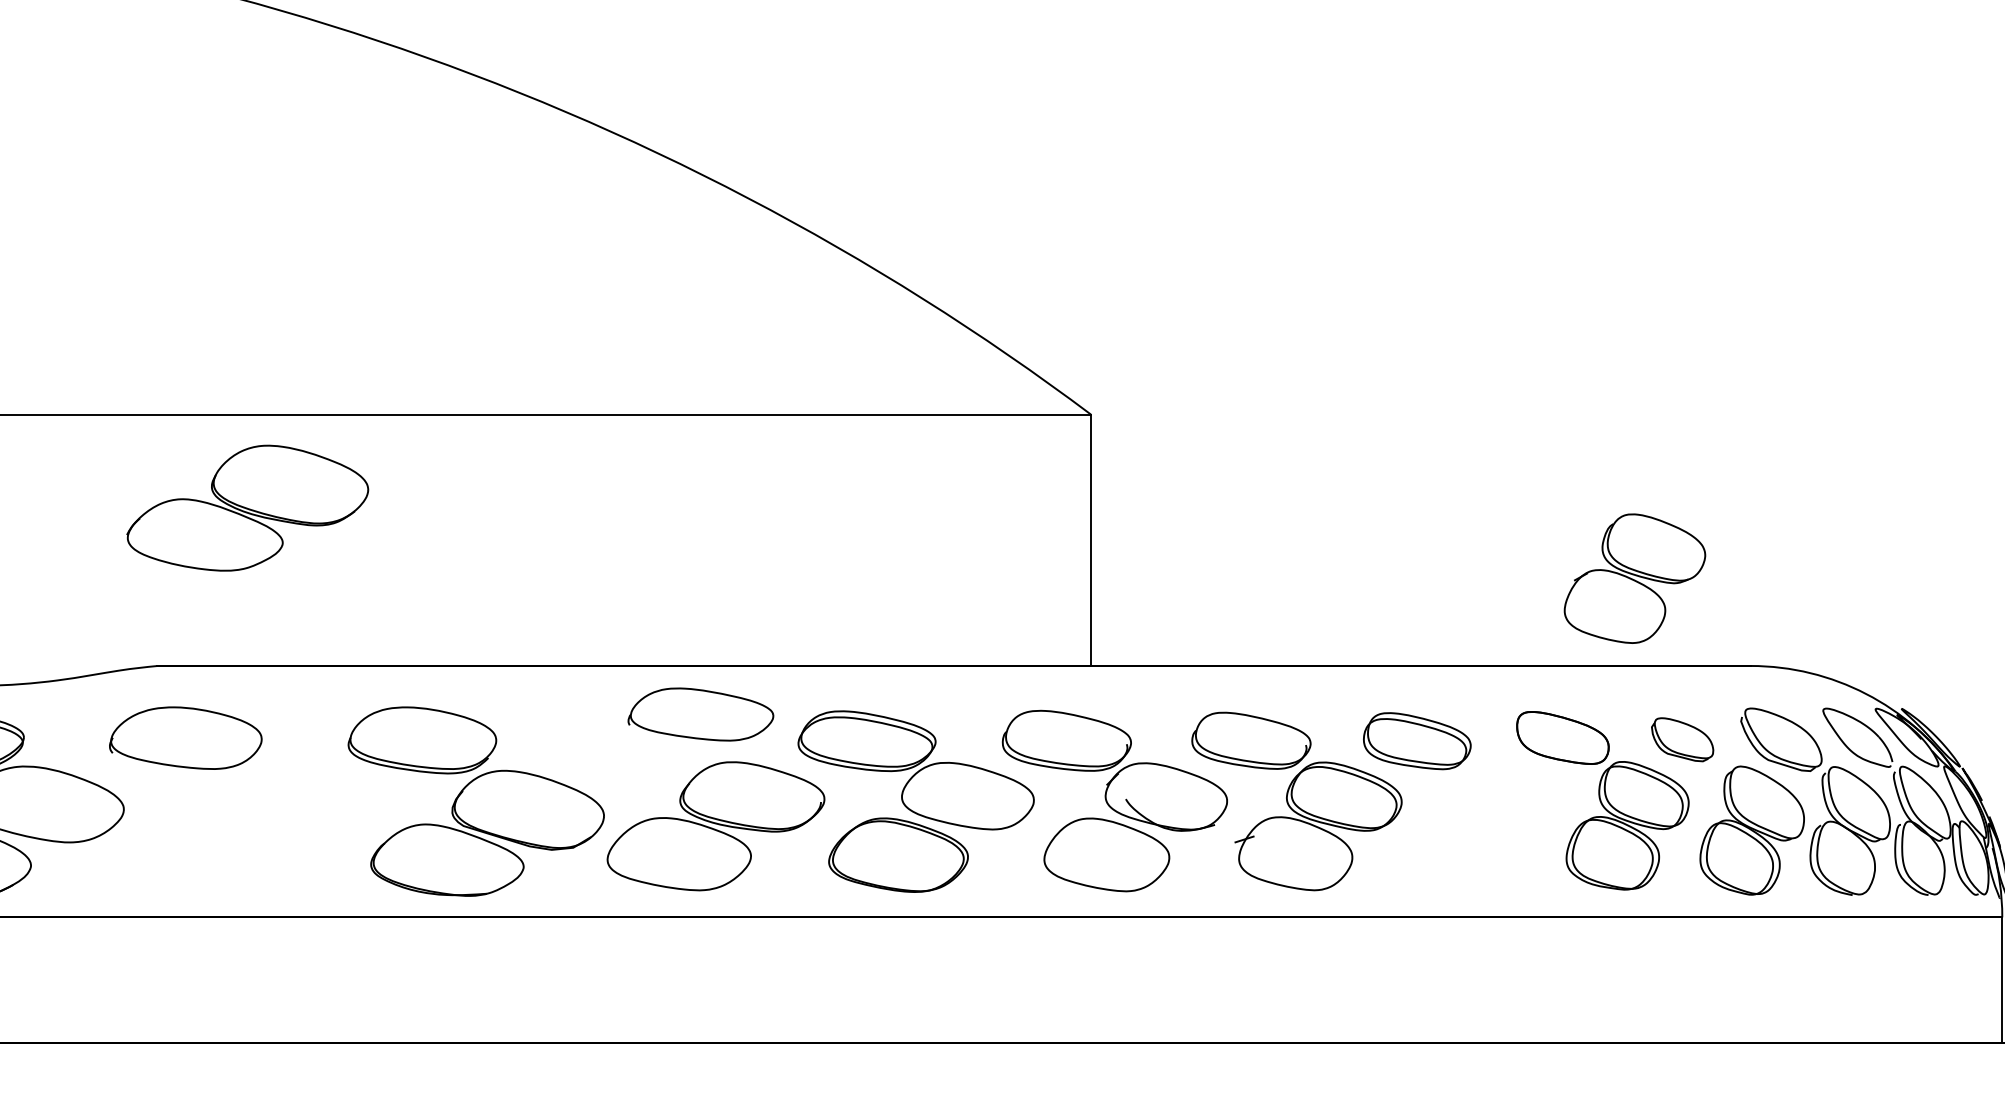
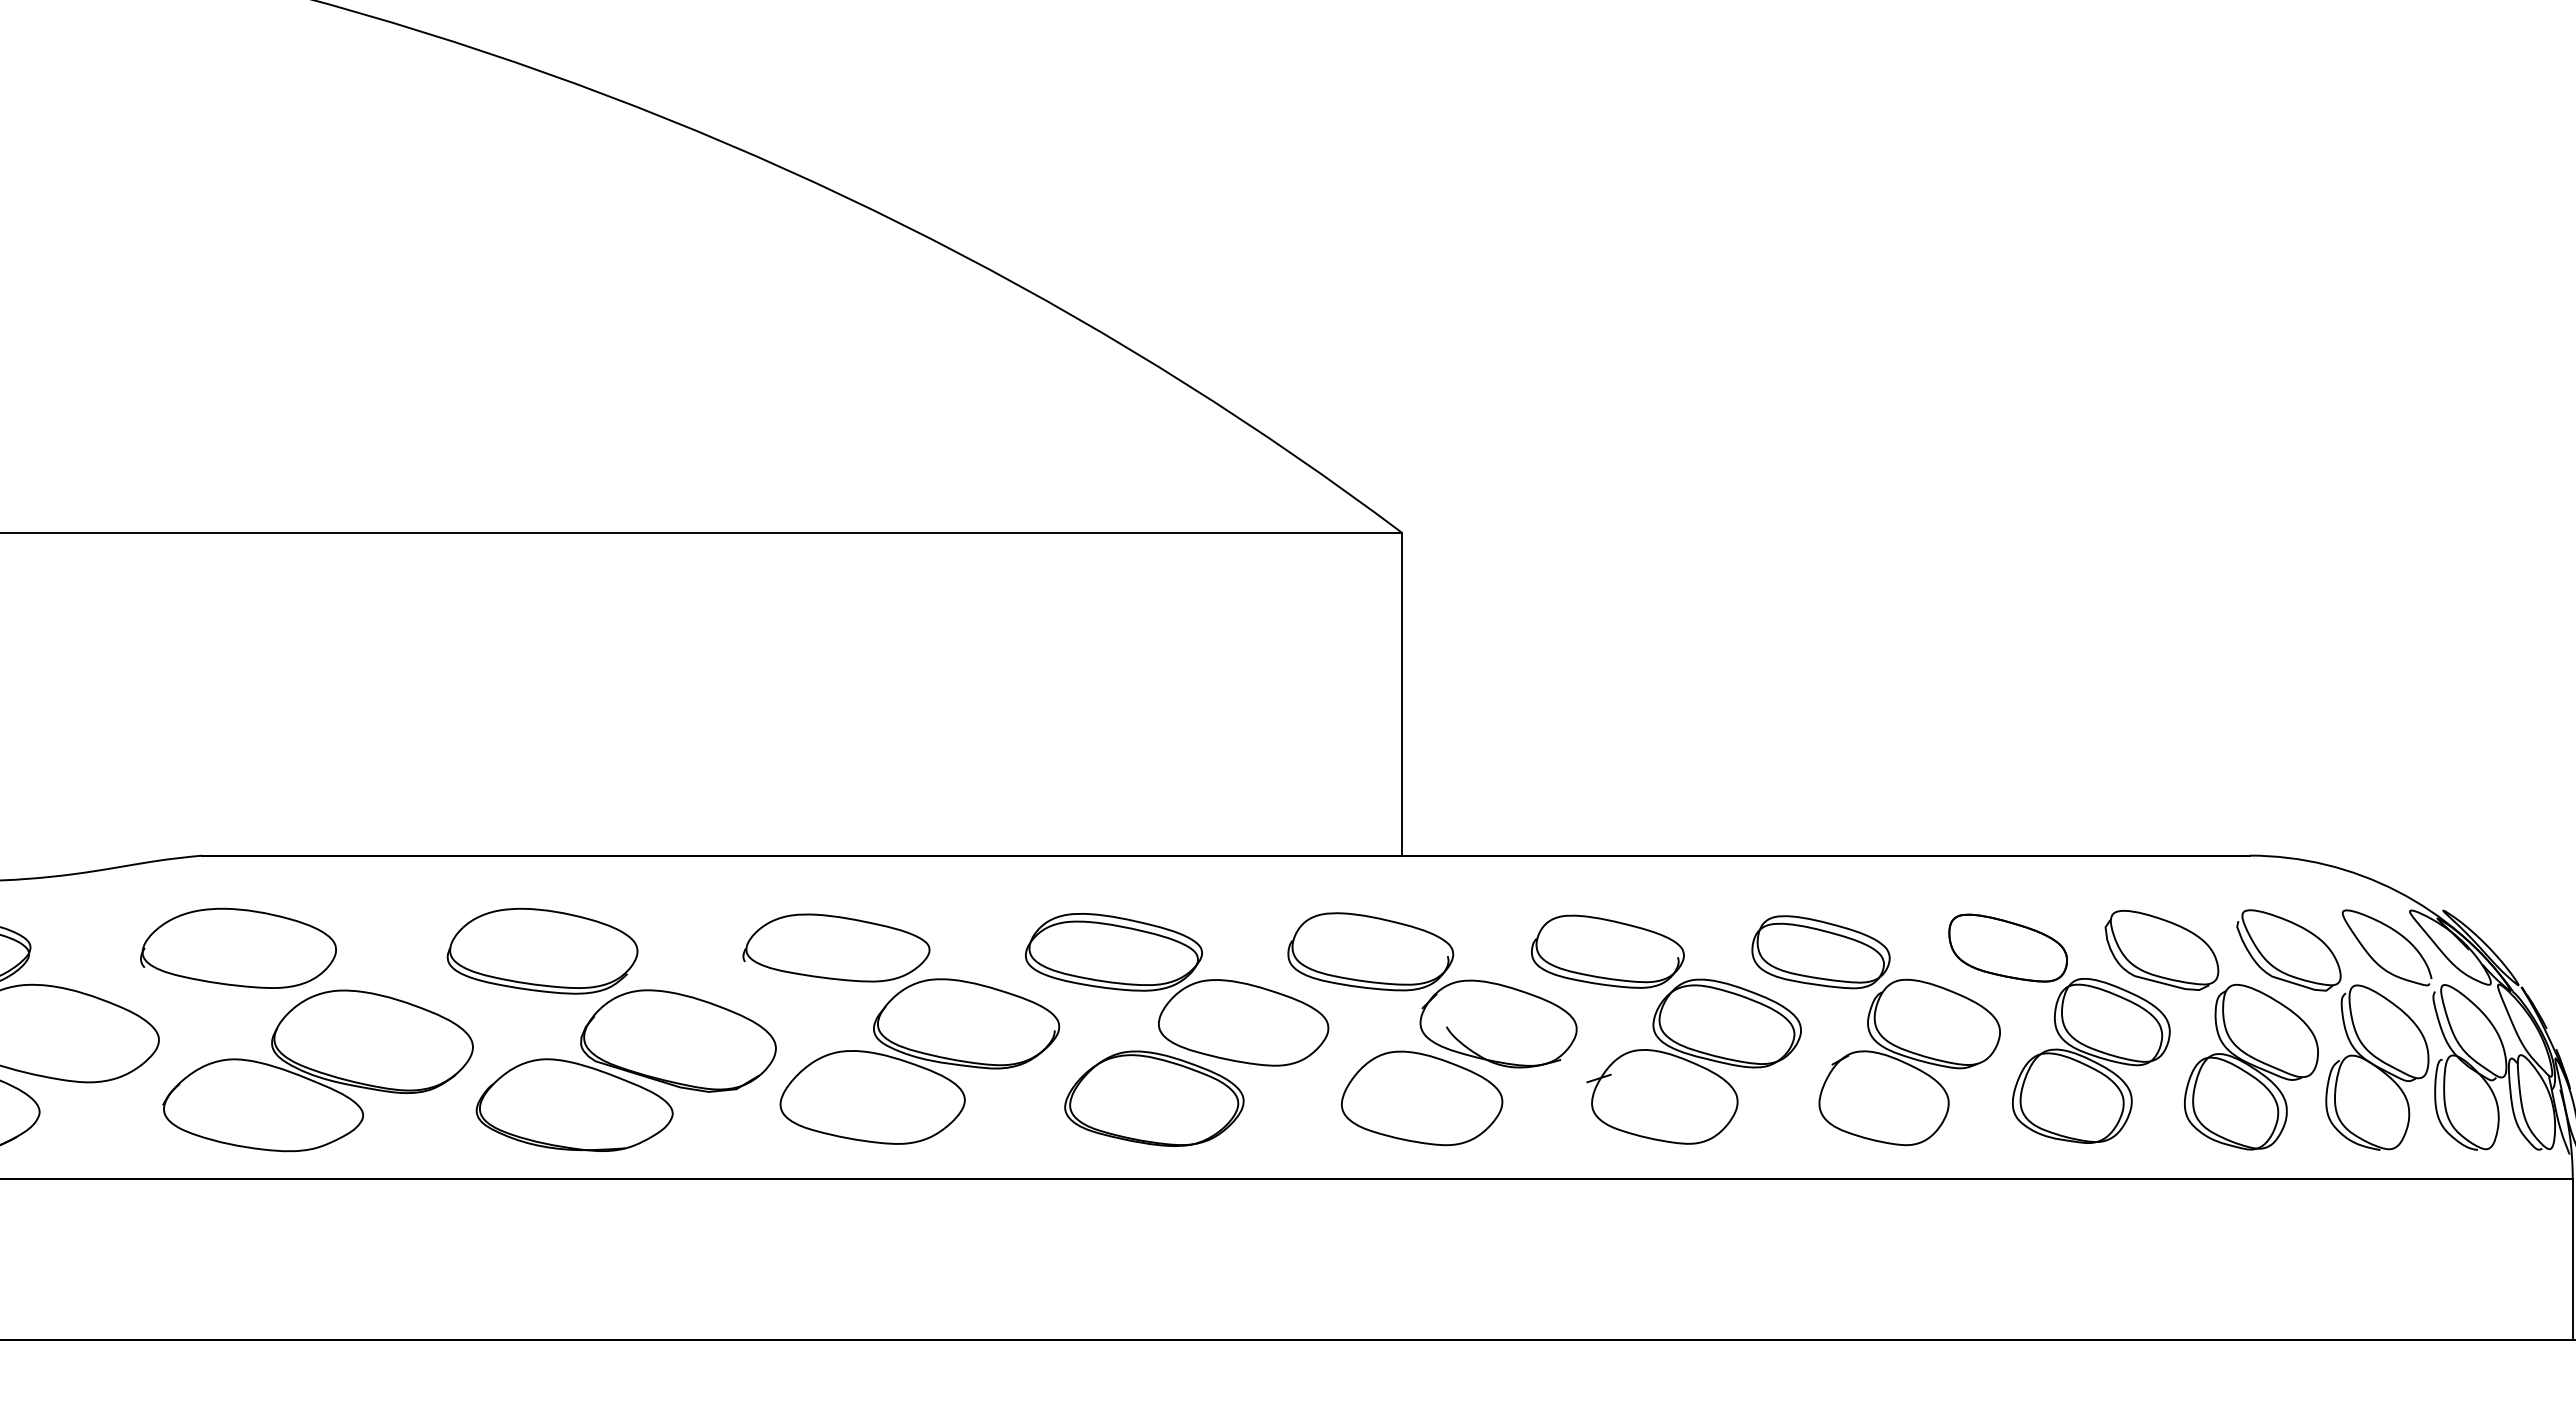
part: (247, 507) -> (317, 1070), moved
part: (1634, 577) -> (1909, 1061), moved
part: (700, 714) -> (836, 947), moved
part: (1682, 739) -> (2161, 950), size x1.43

